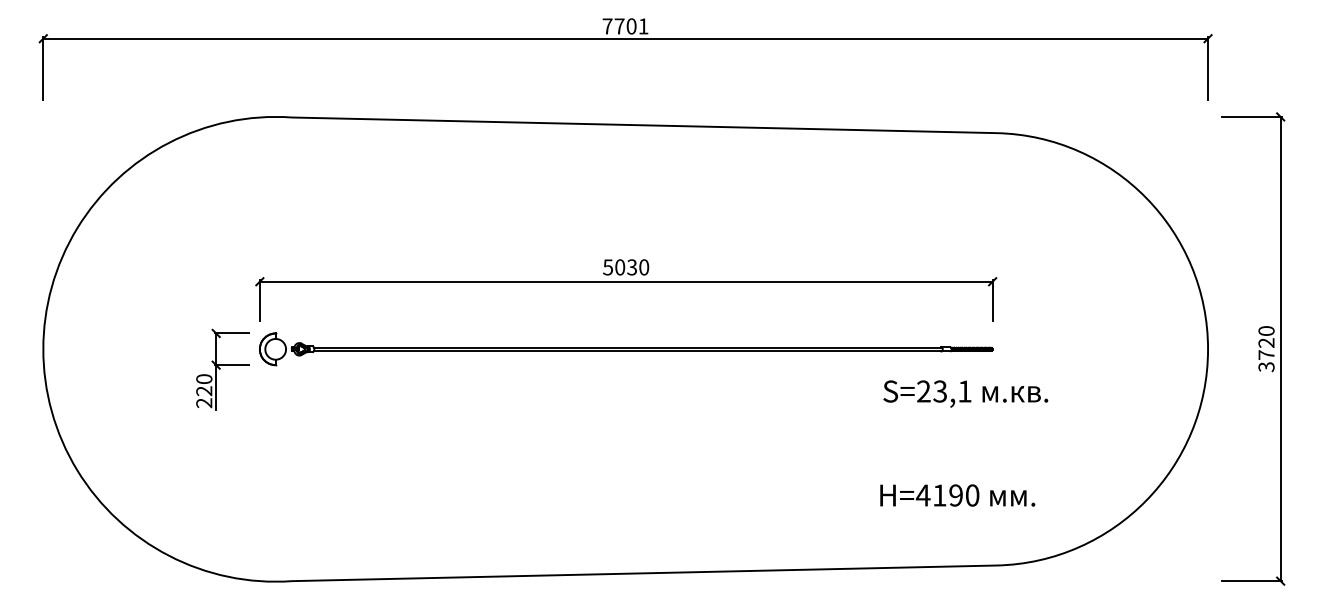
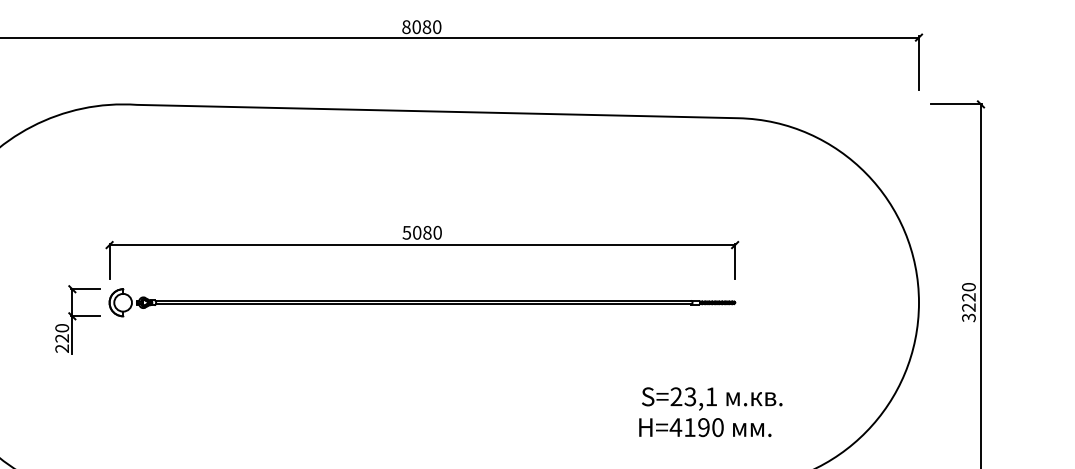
text: (625, 26) -> (421, 27), 7701 -> 8080
text: (632, 267) -> (427, 232), 5030 -> 5080
text: (1266, 354) -> (968, 307), 3720 -> 3220
text: (965, 393) -> (711, 398), moved

